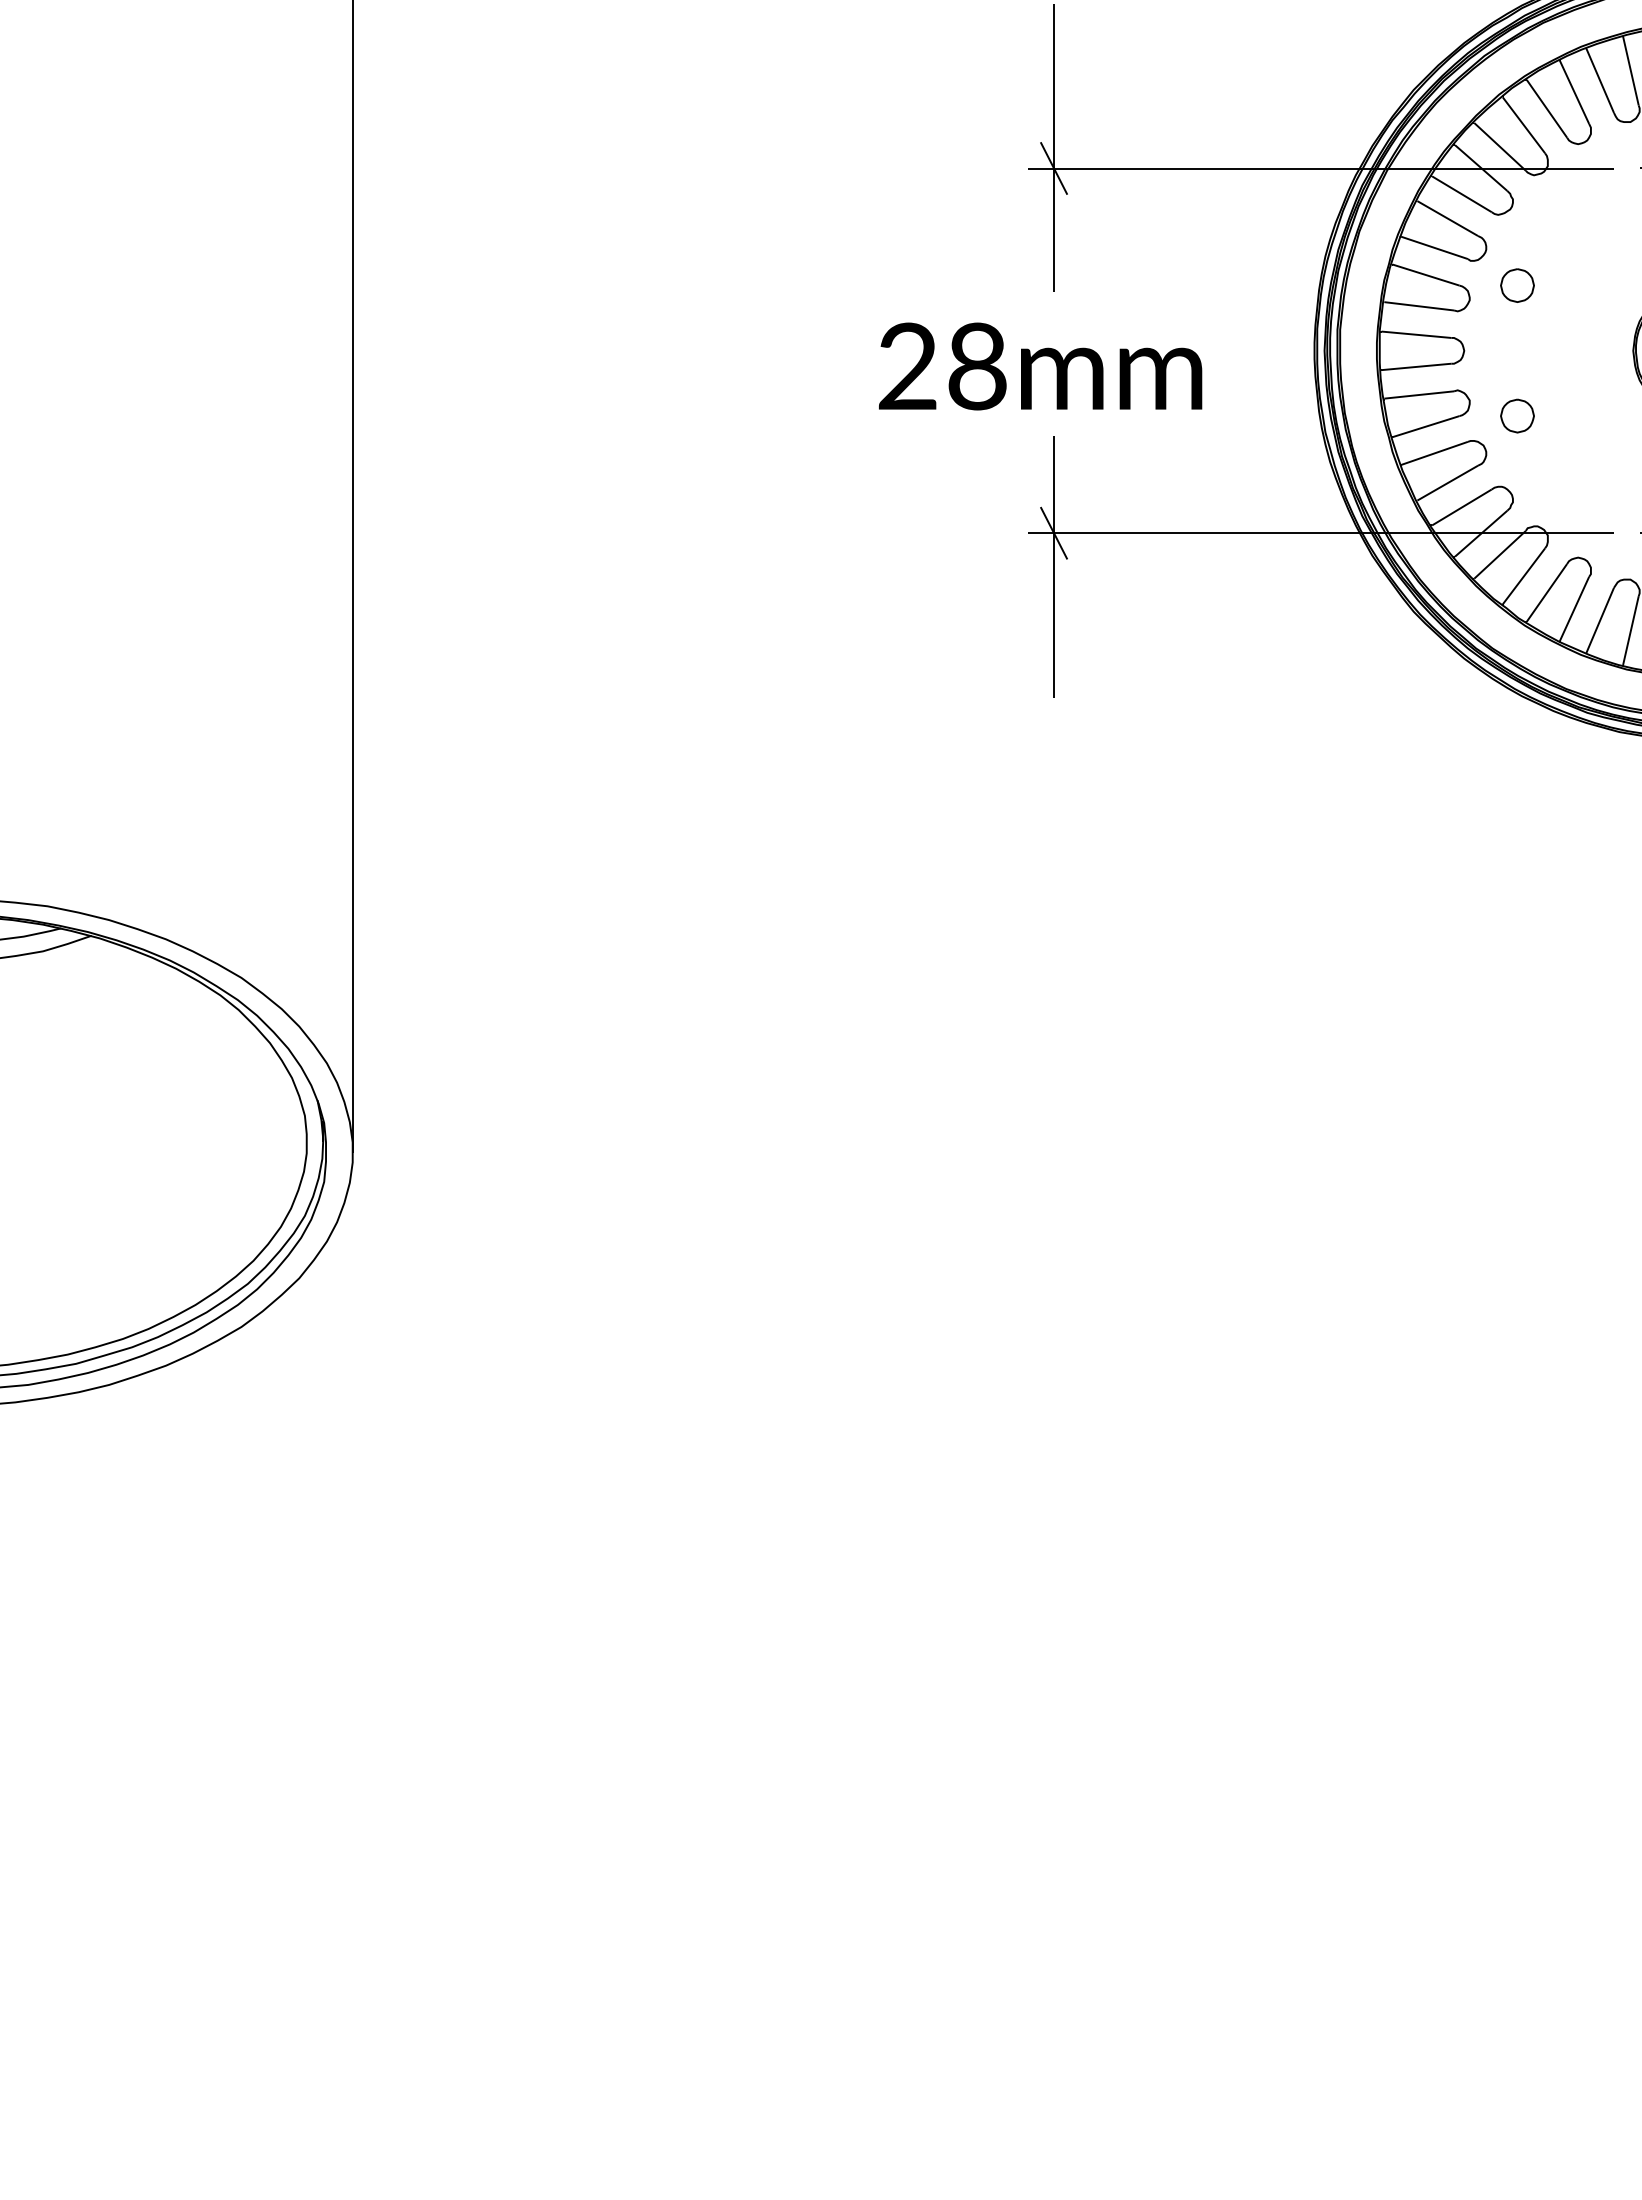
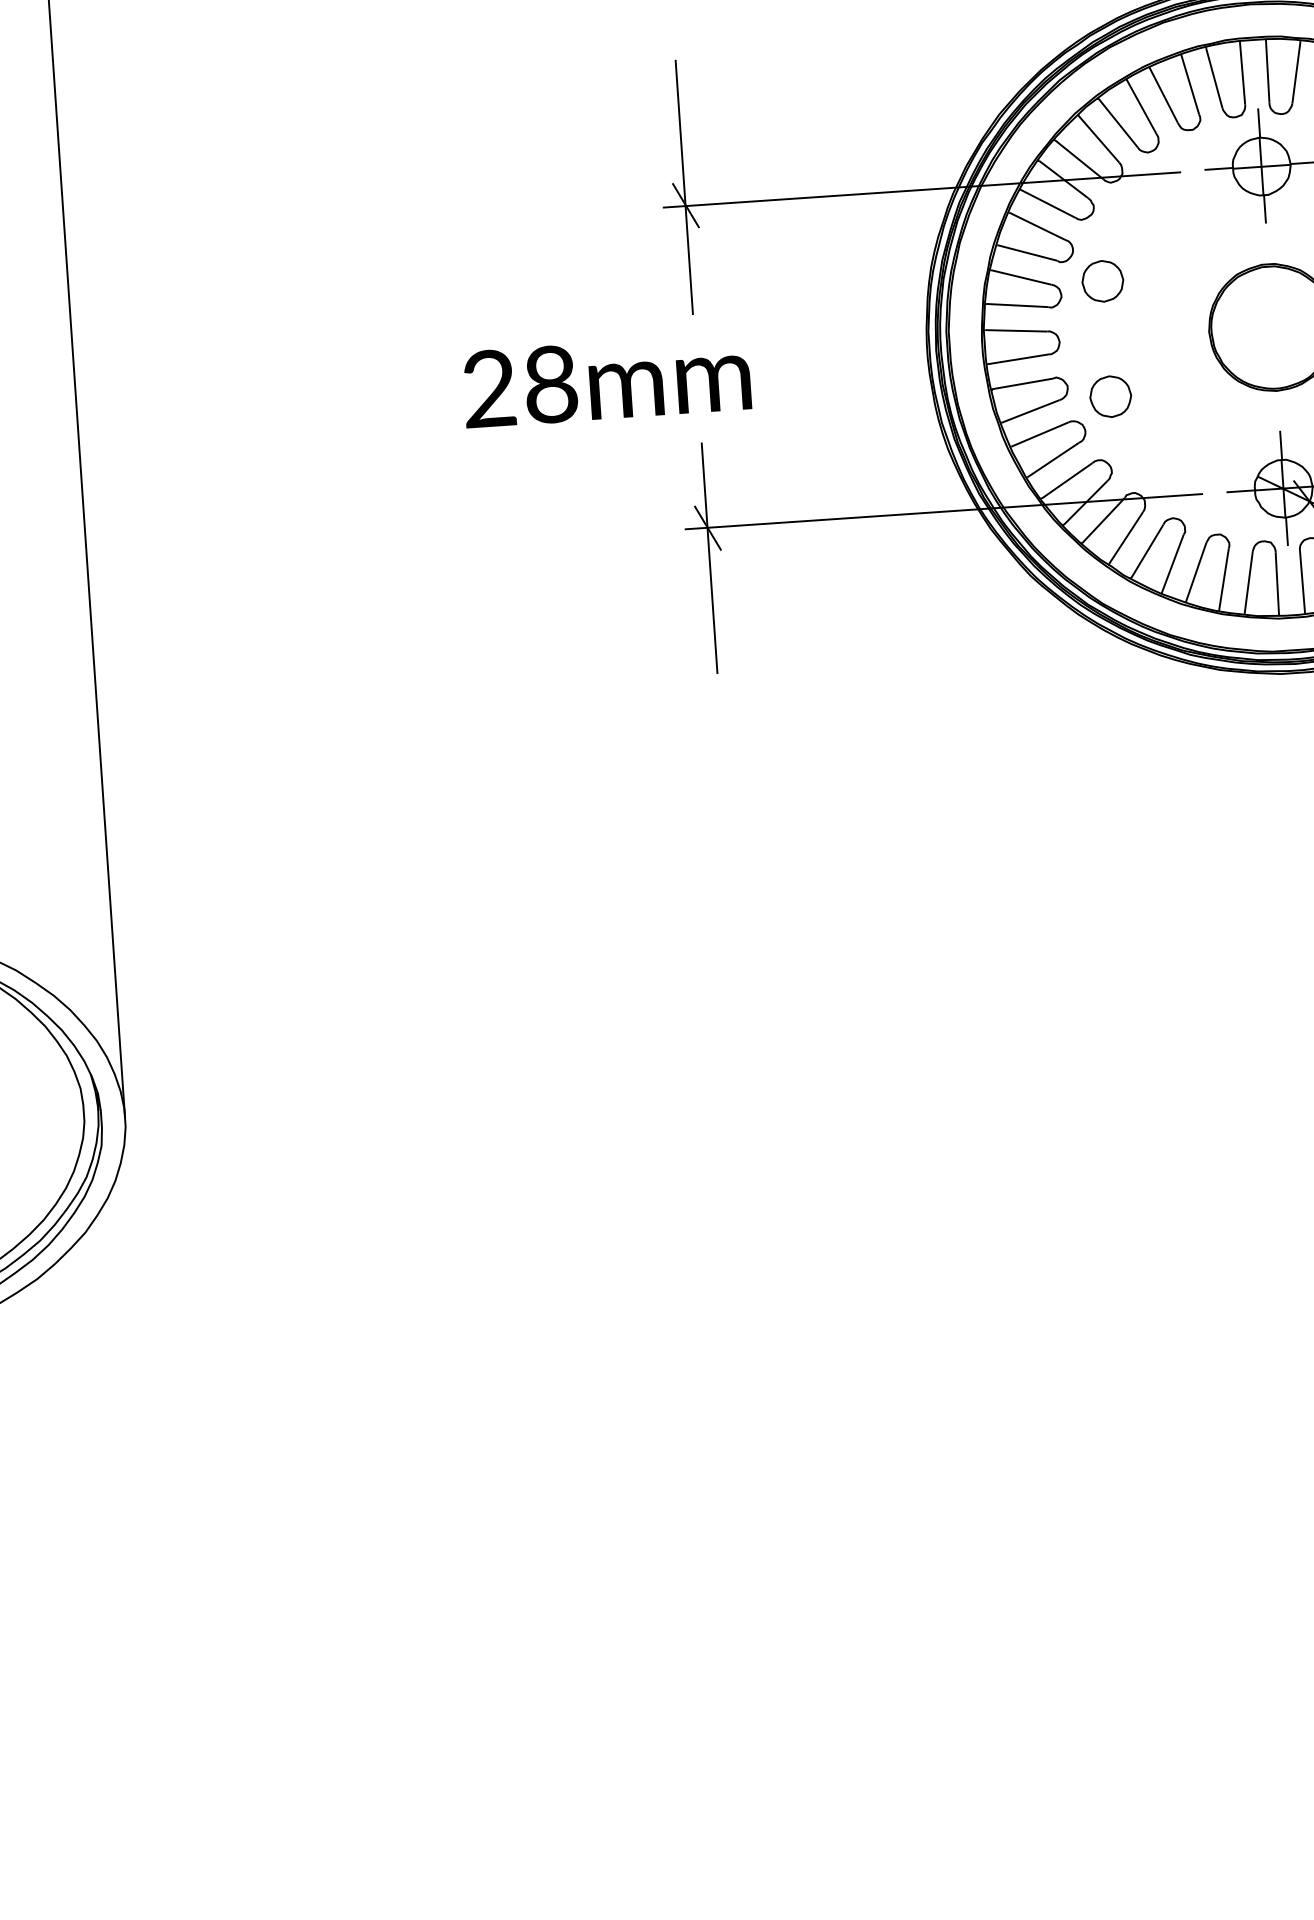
part: (1517, 285) -> (1102, 281), size x1.4
text: (1040, 366) -> (606, 380), moved
part: (1517, 415) -> (1110, 396), size x1.4

